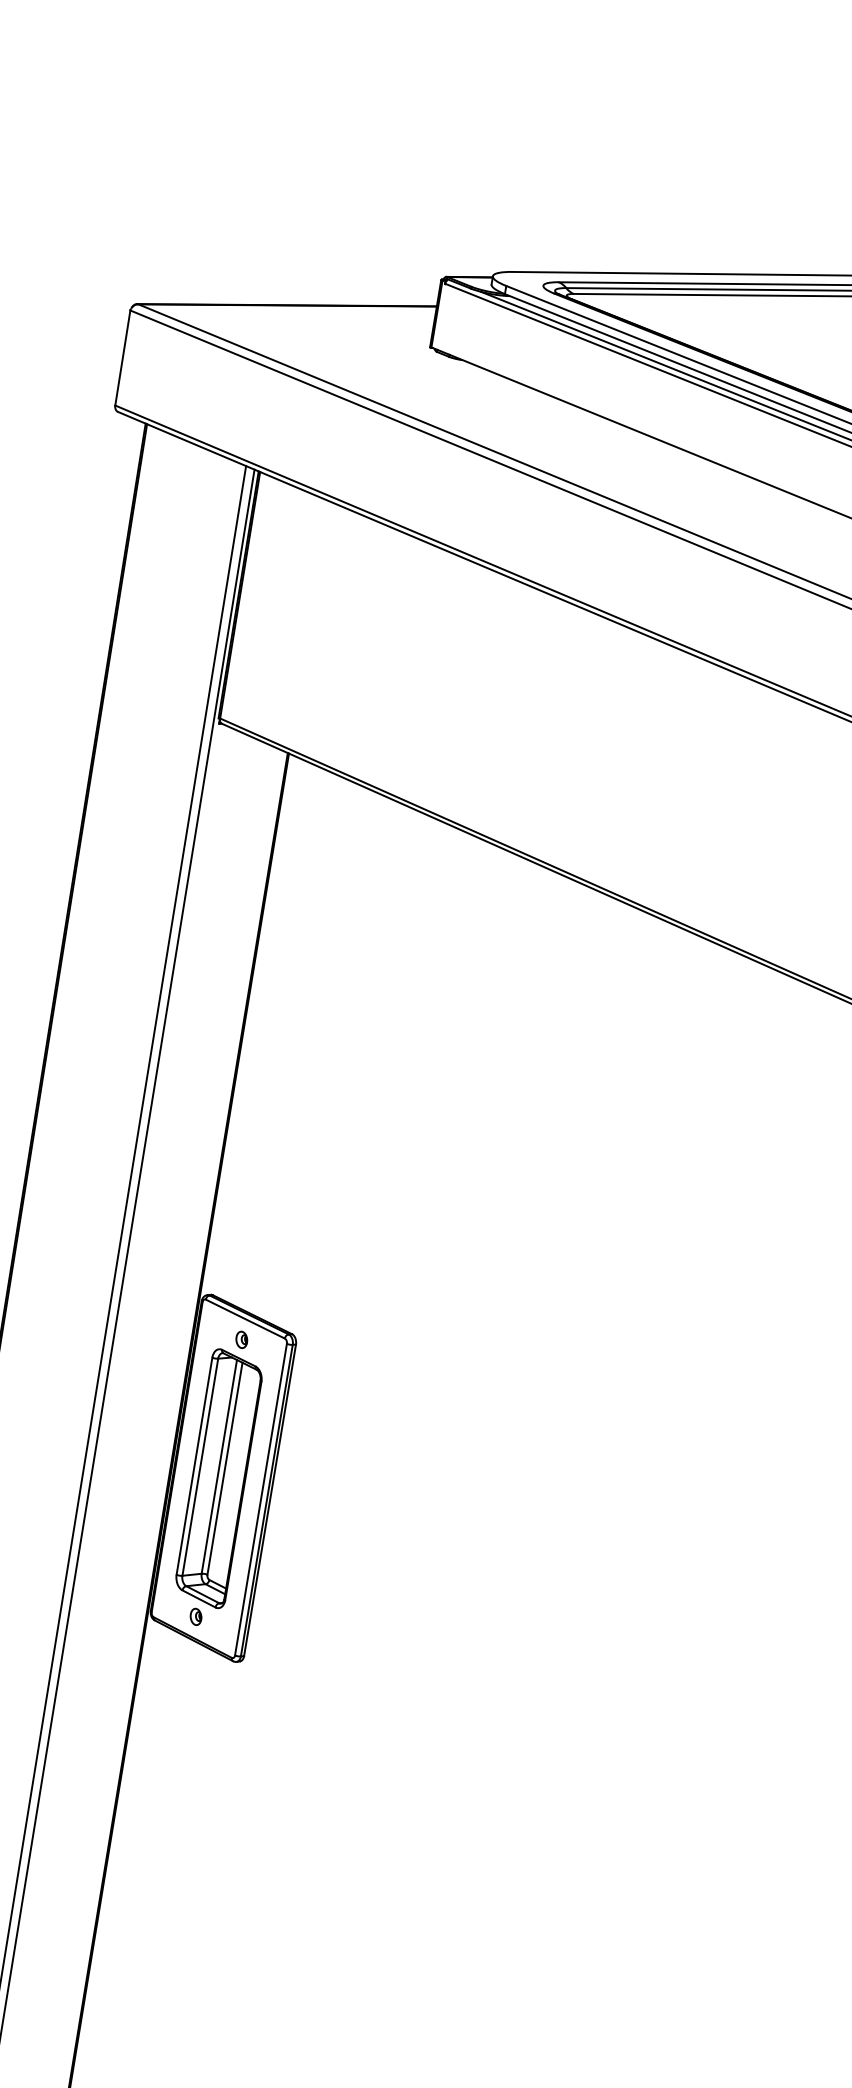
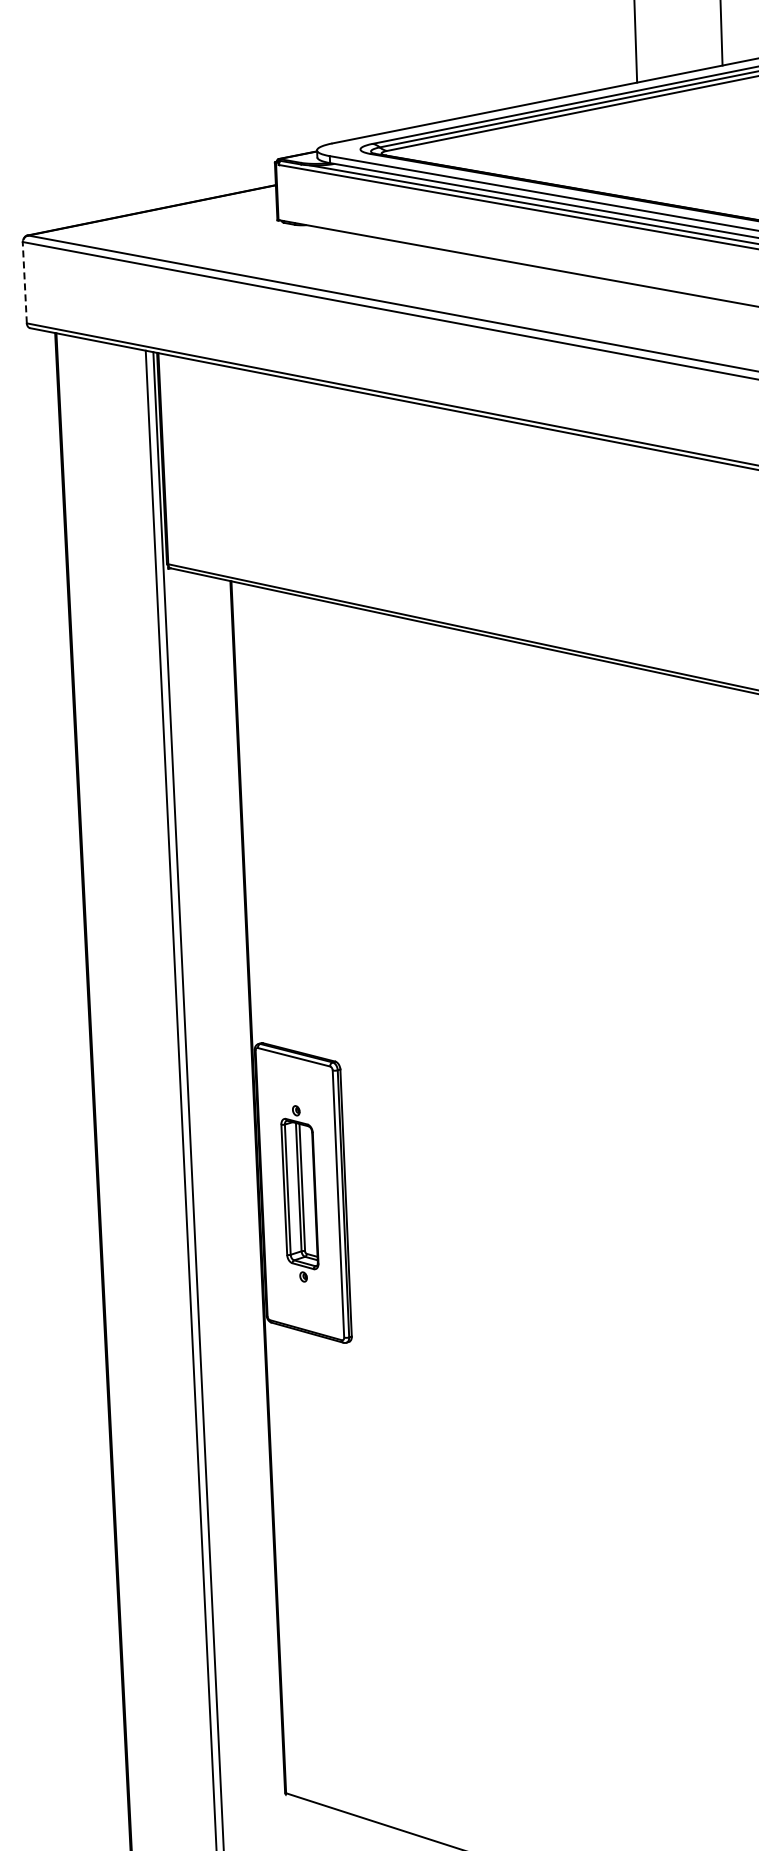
line: (122, 357) -> (24, 282), solid -> dashed
part: (218, 1477) -> (299, 1193), size x0.7

